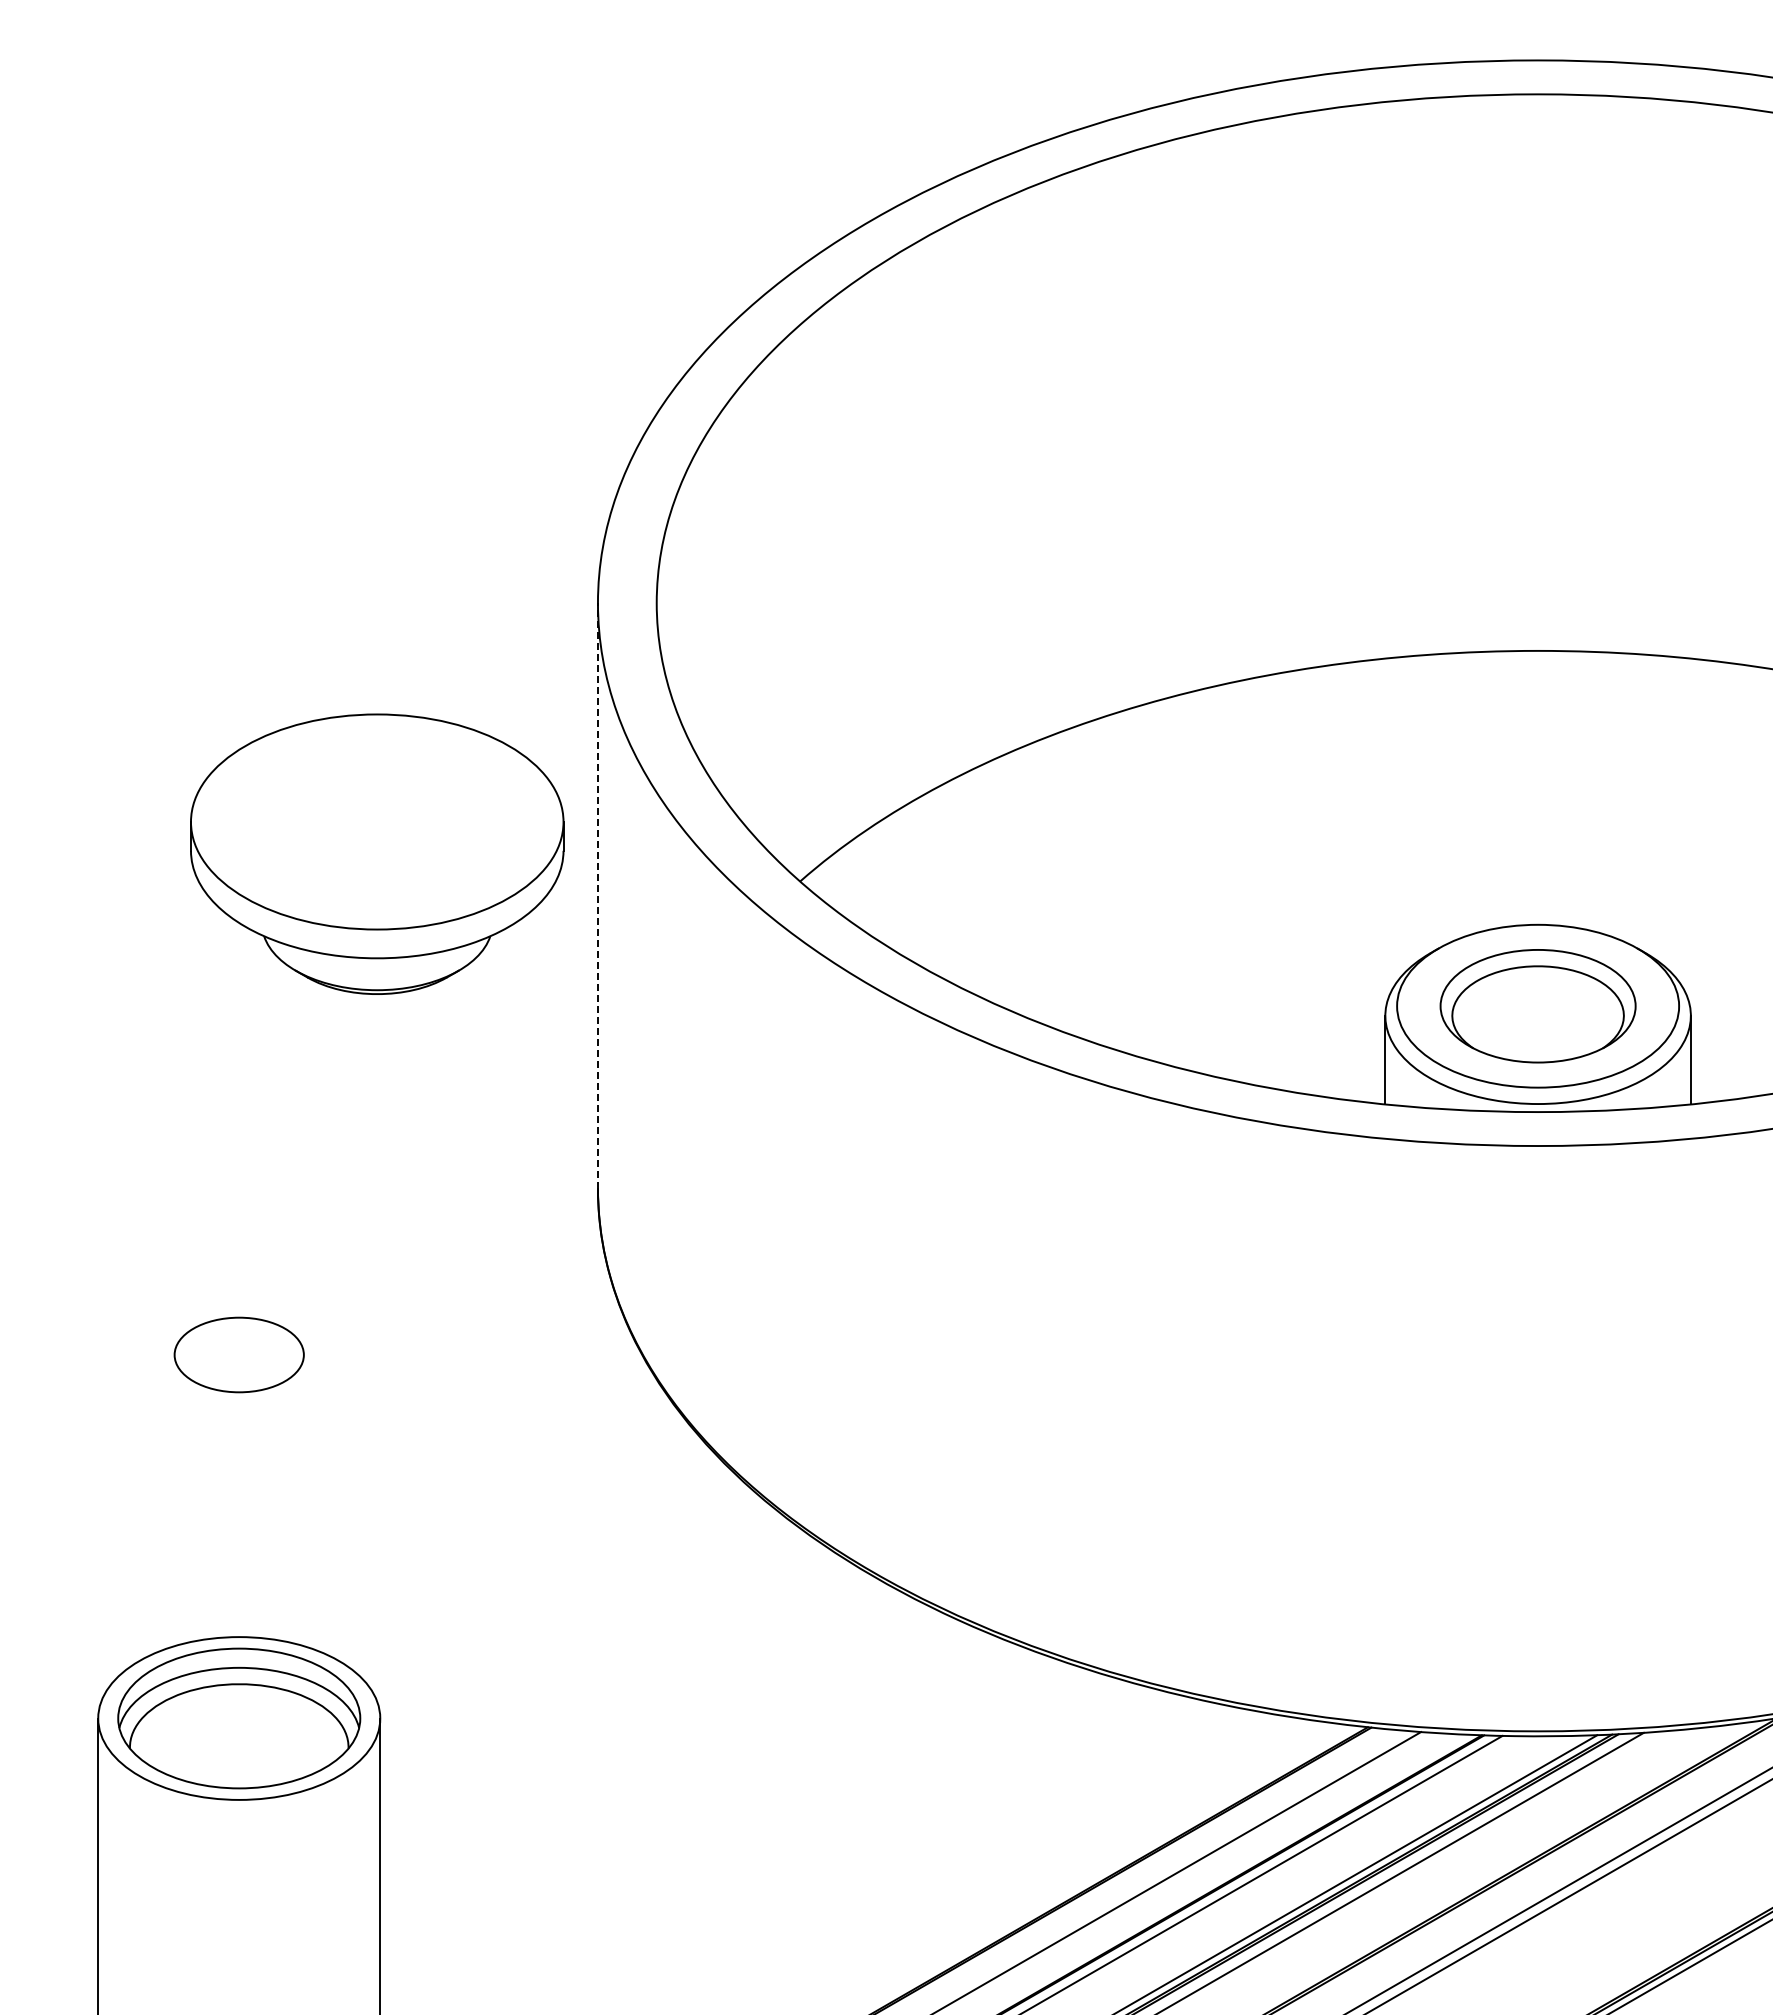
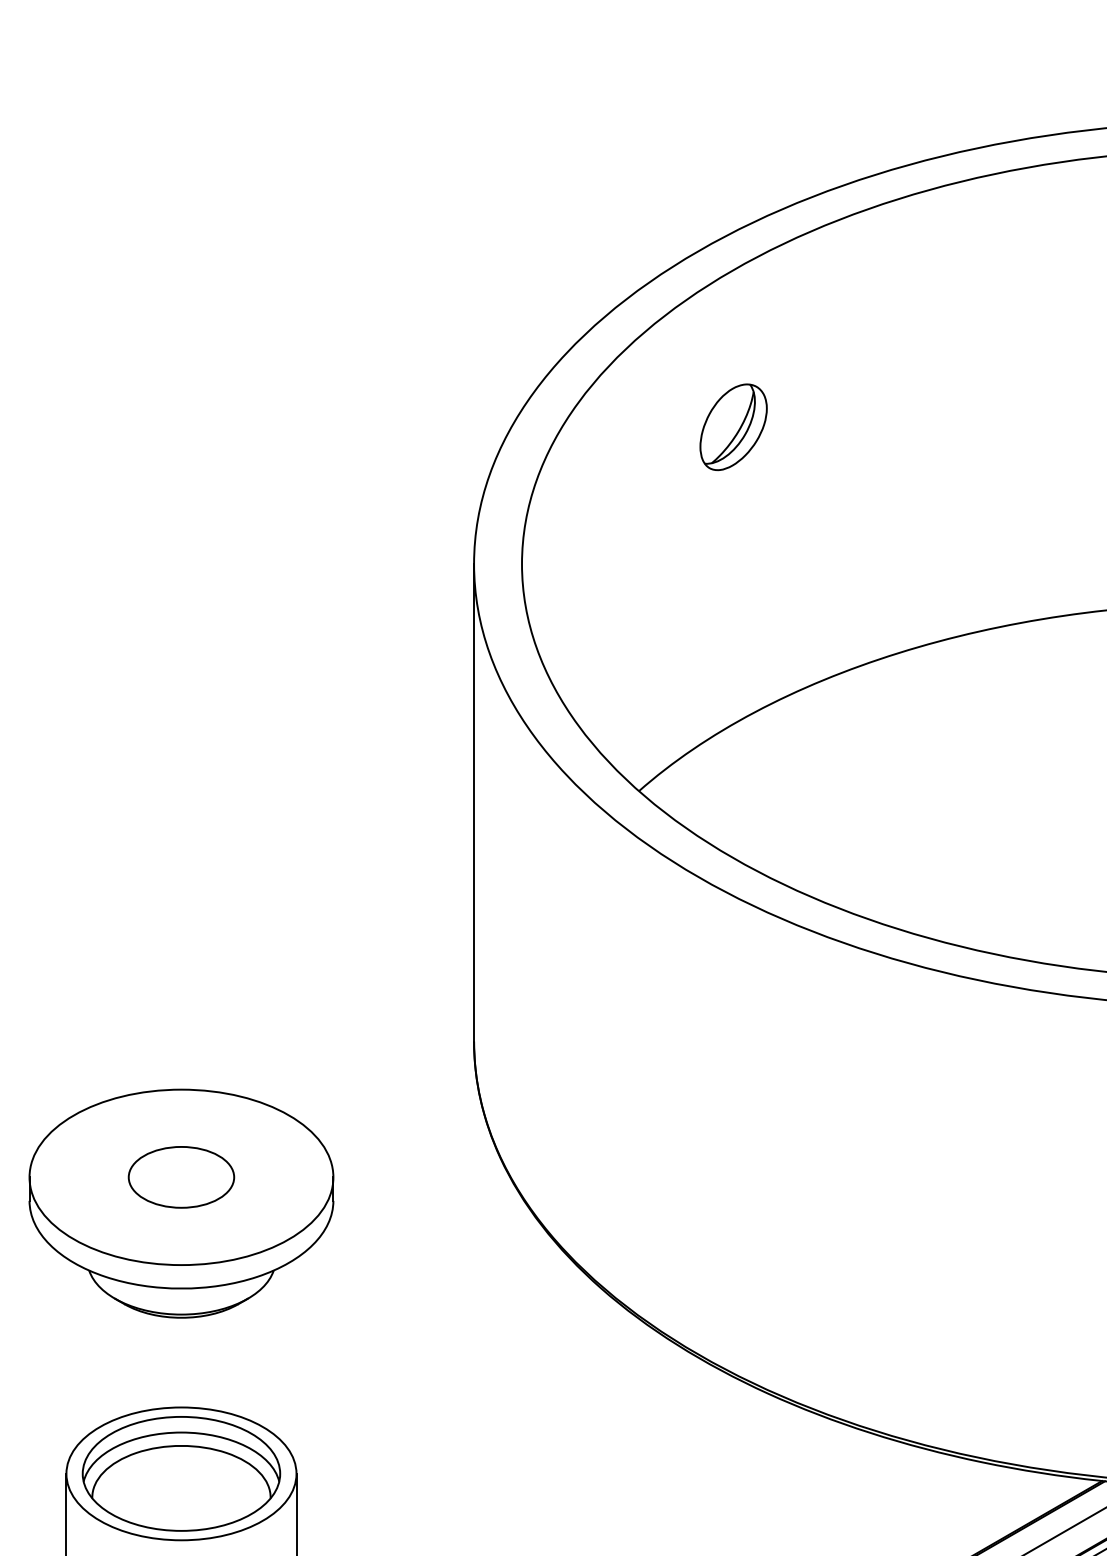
part: (915, 435) -> (733, 427), added
part: (377, 853) -> (181, 1203), moved
line: (597, 895) -> (473, 802), dashed -> solid

